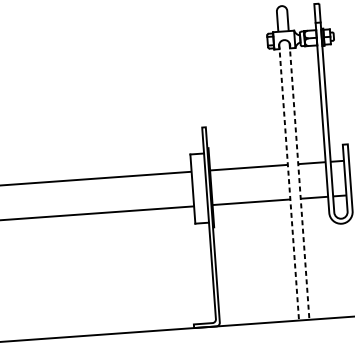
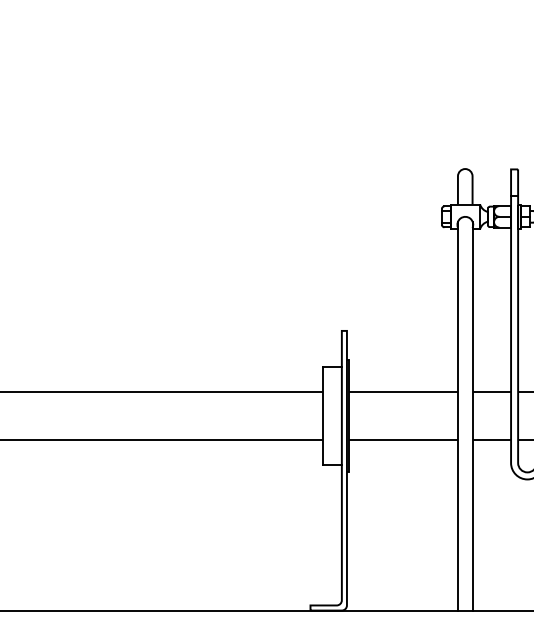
line: (299, 181) -> (472, 416), dashed -> solid
line: (288, 182) -> (457, 416), dashed -> solid

